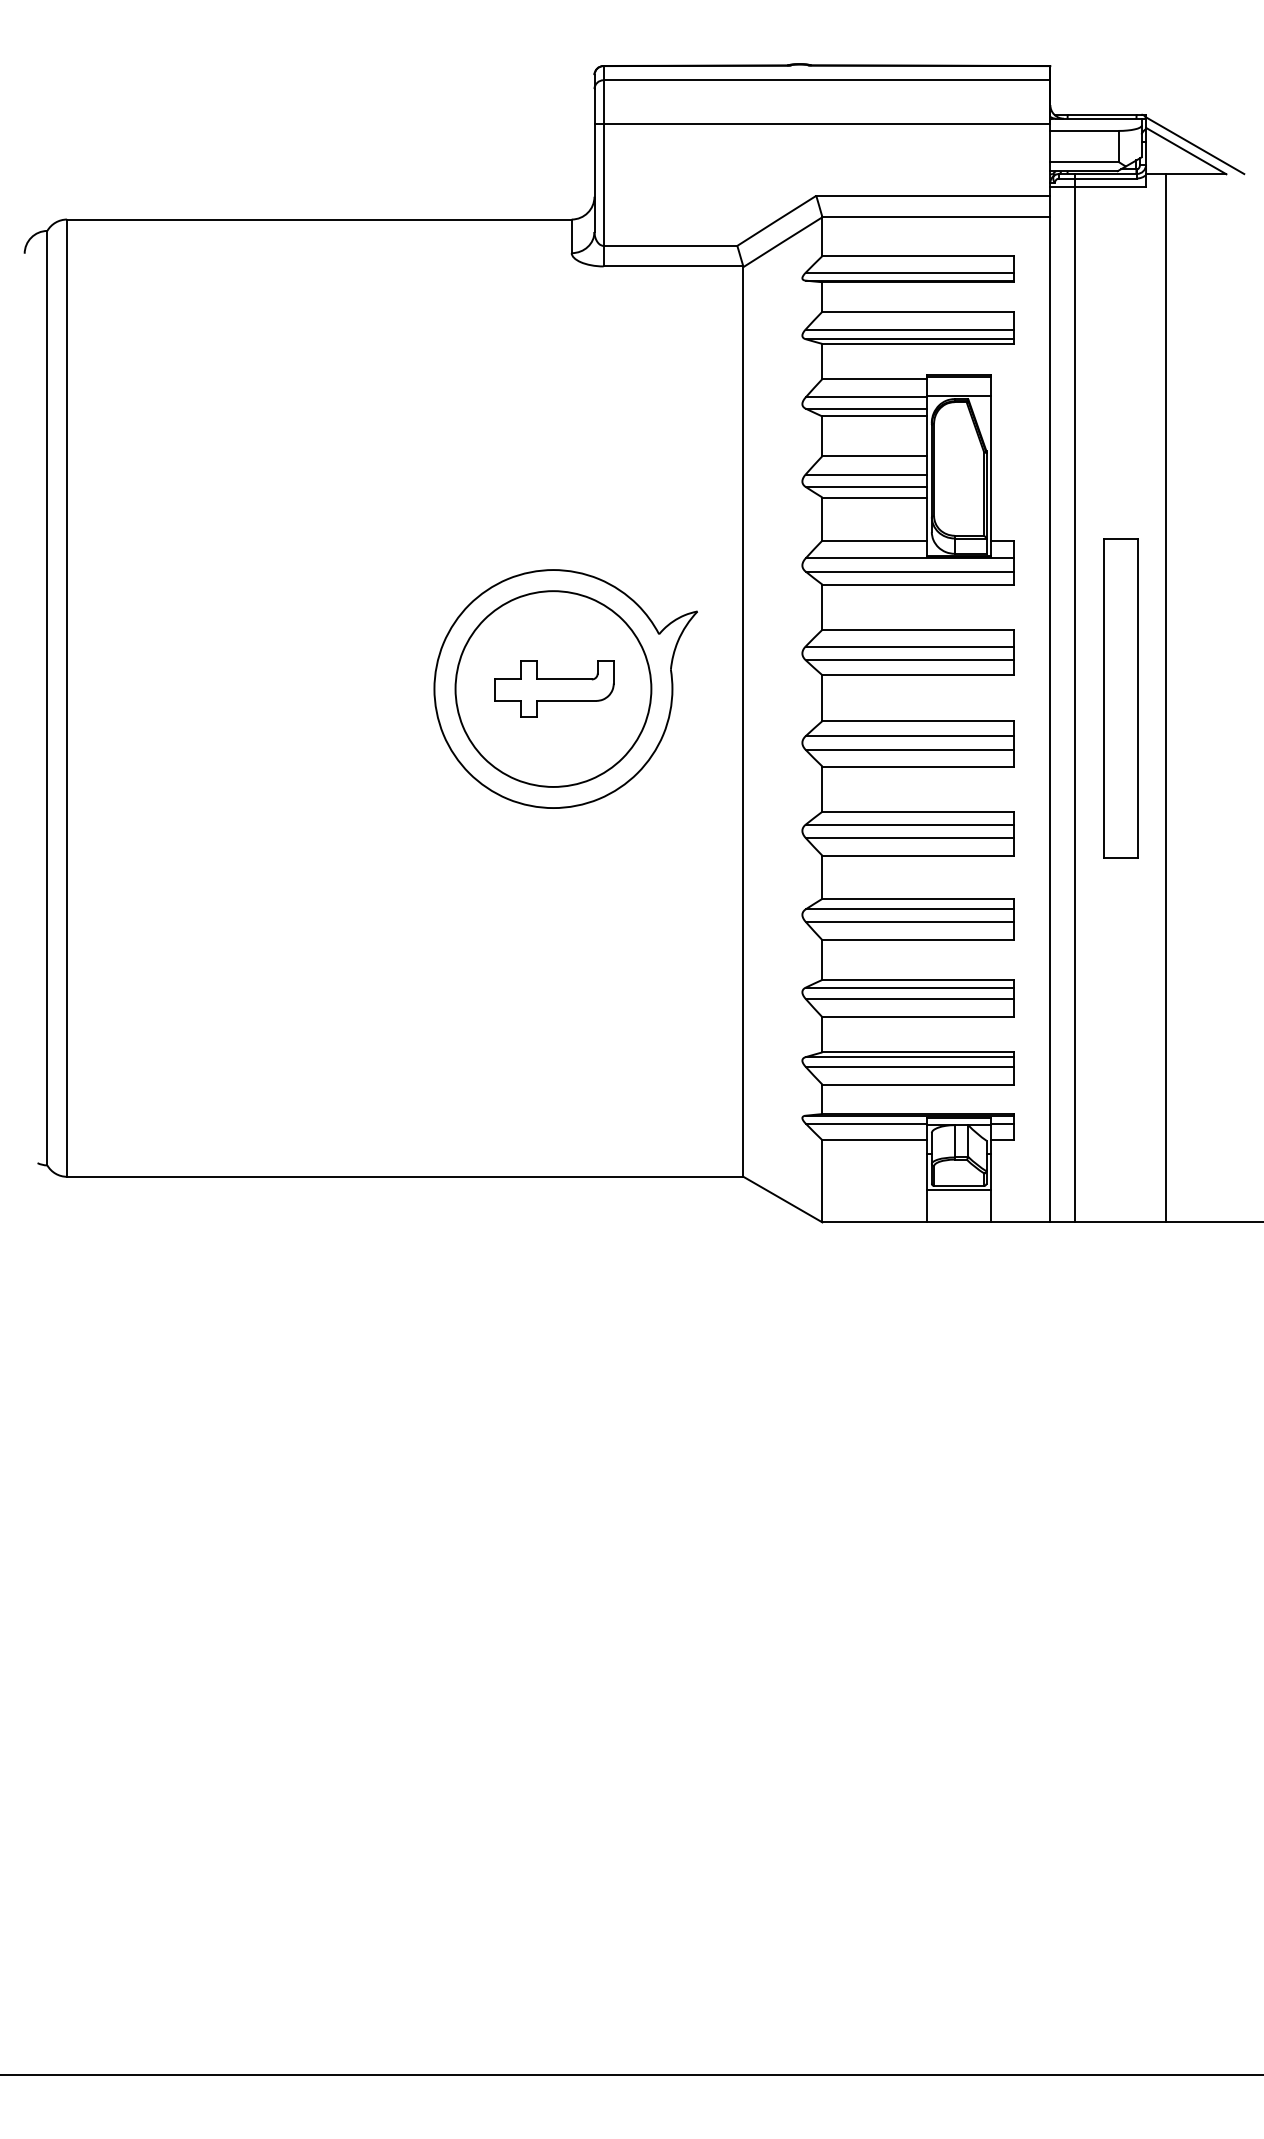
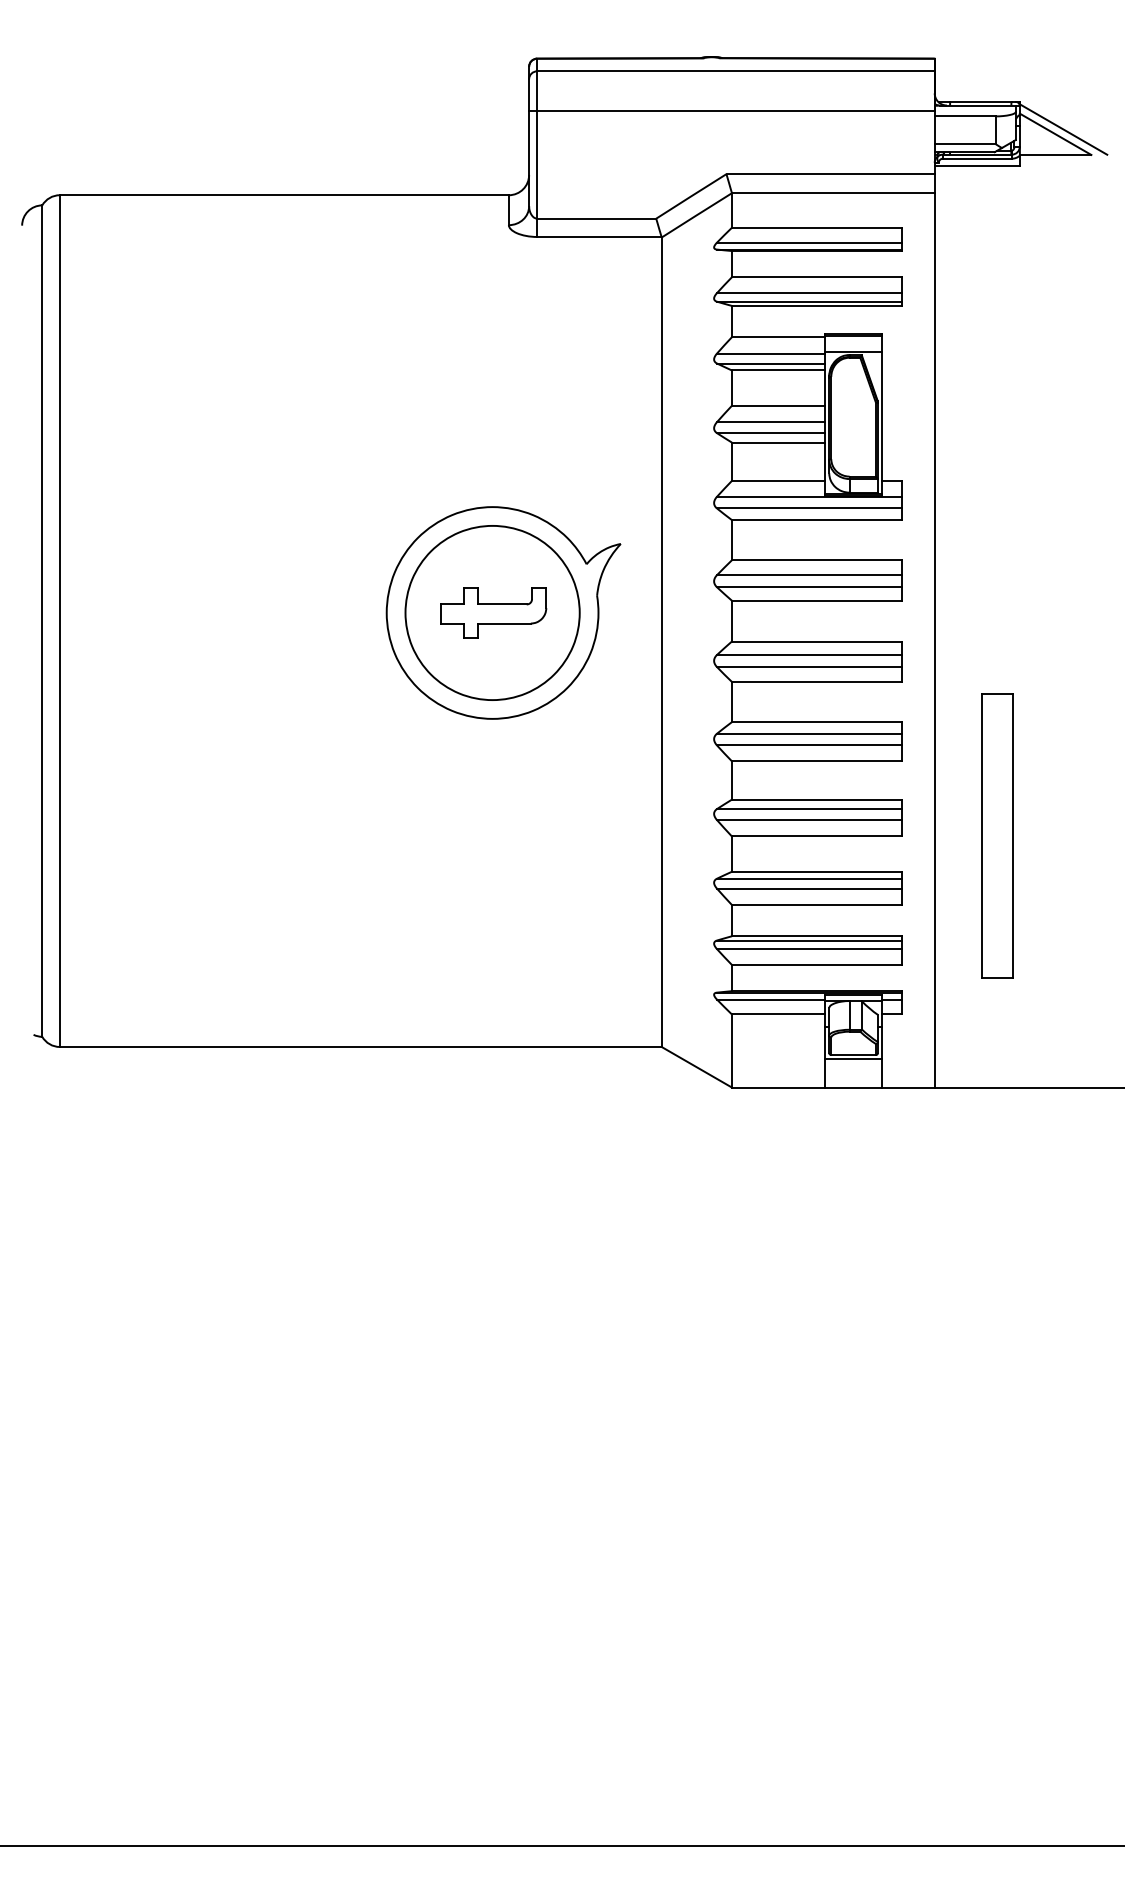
line: (1074, 697) -> (956, 620), removed
part: (1120, 697) -> (997, 835), moved
line: (1166, 697) -> (1038, 620), removed

